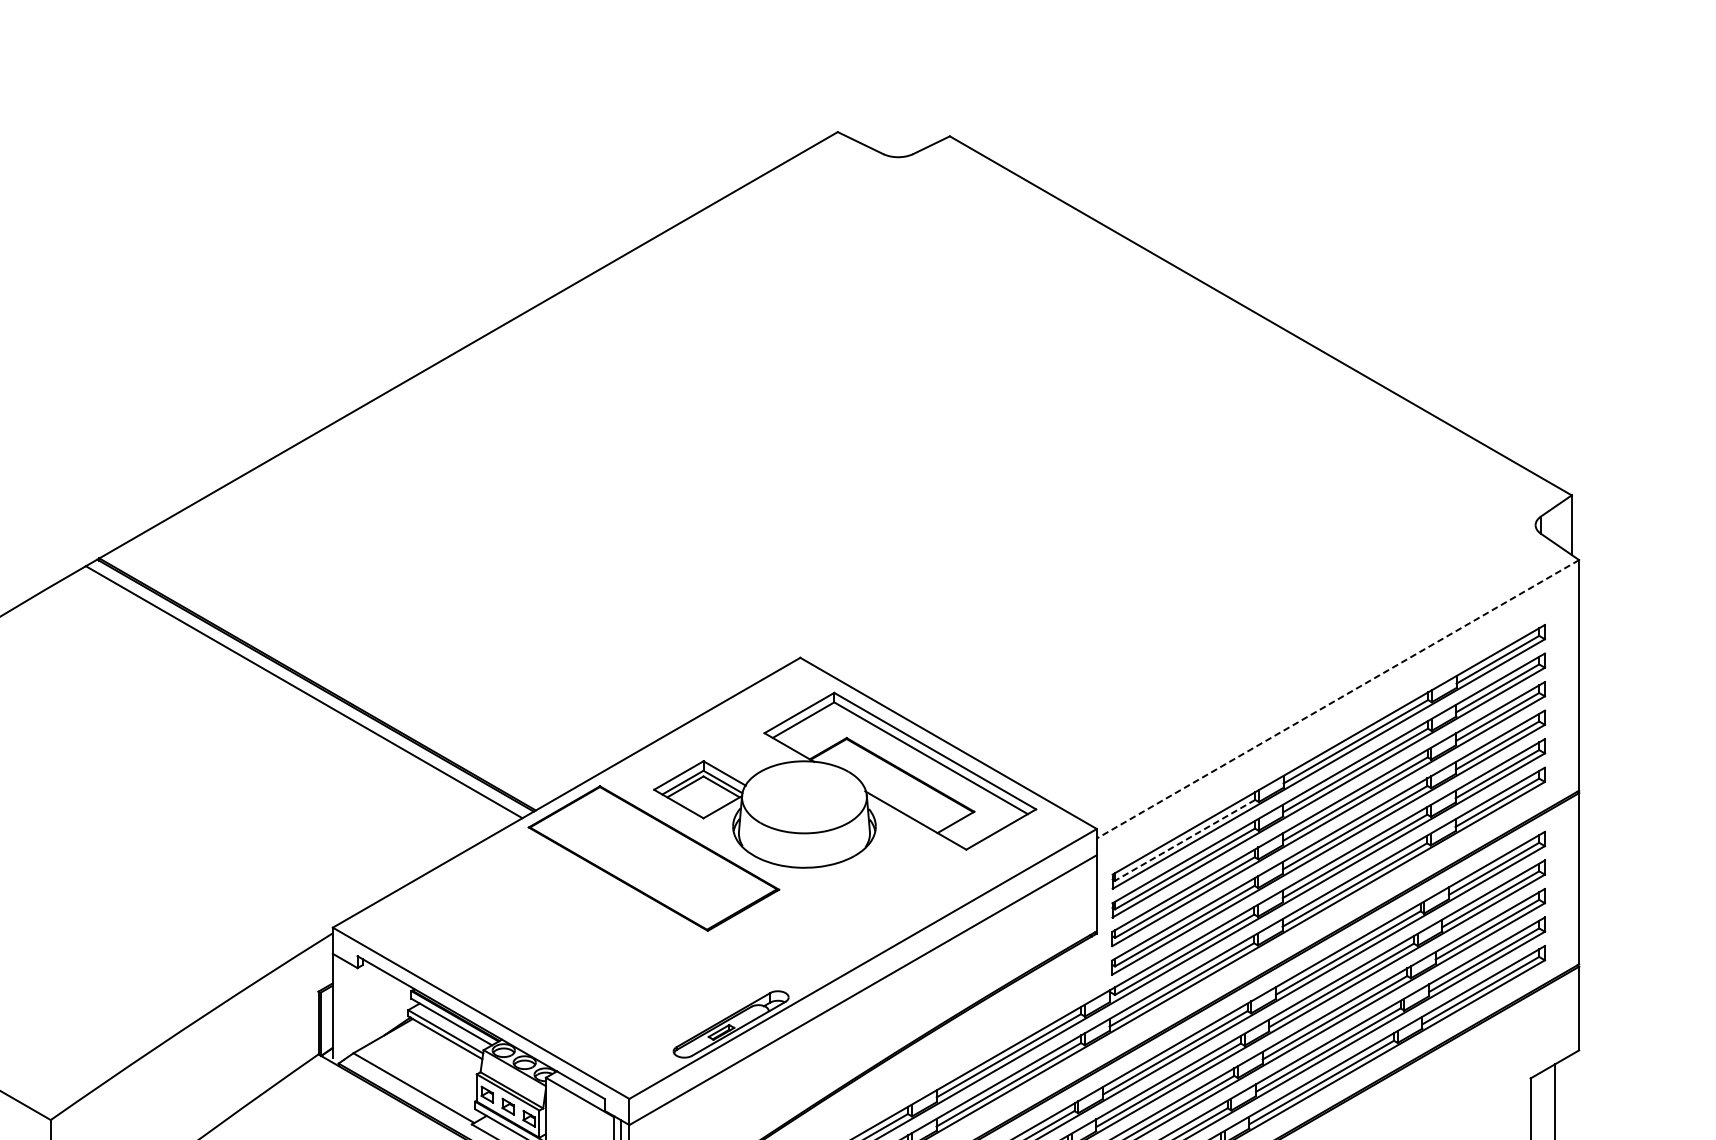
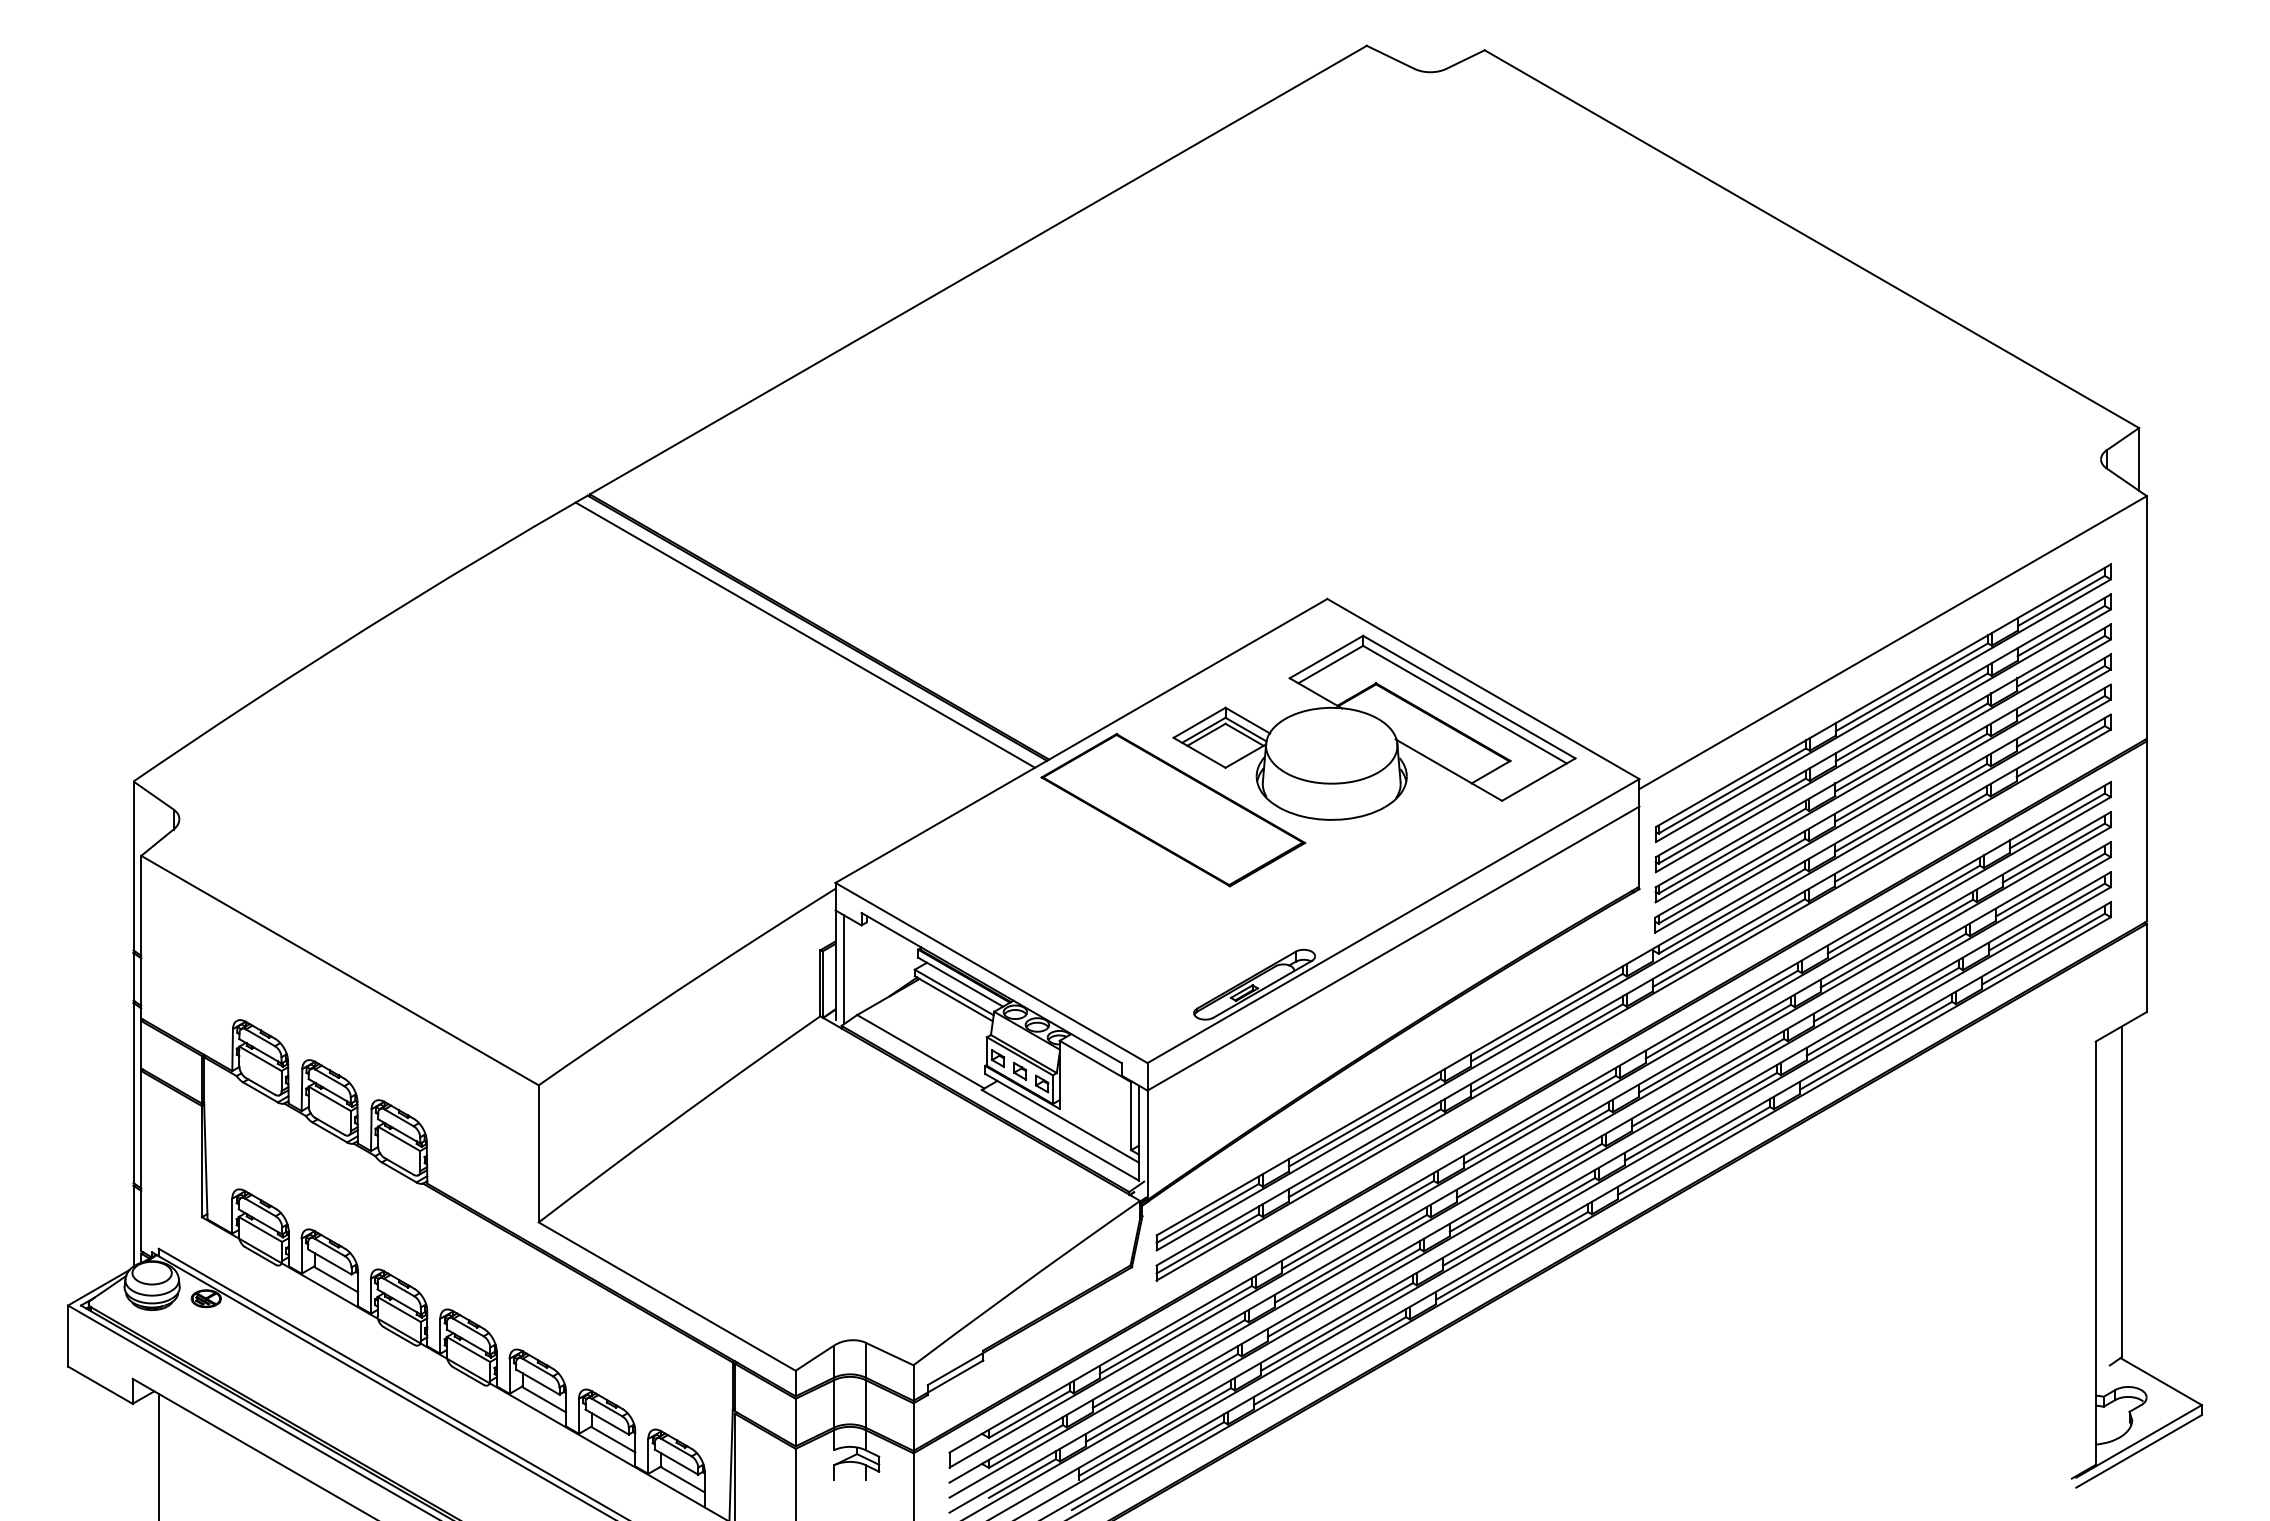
line: (1338, 699) -> (1893, 642), dashed -> solid
line: (1184, 840) -> (1731, 791), dashed -> solid
line: (341, 1009) -> (844, 969), added

